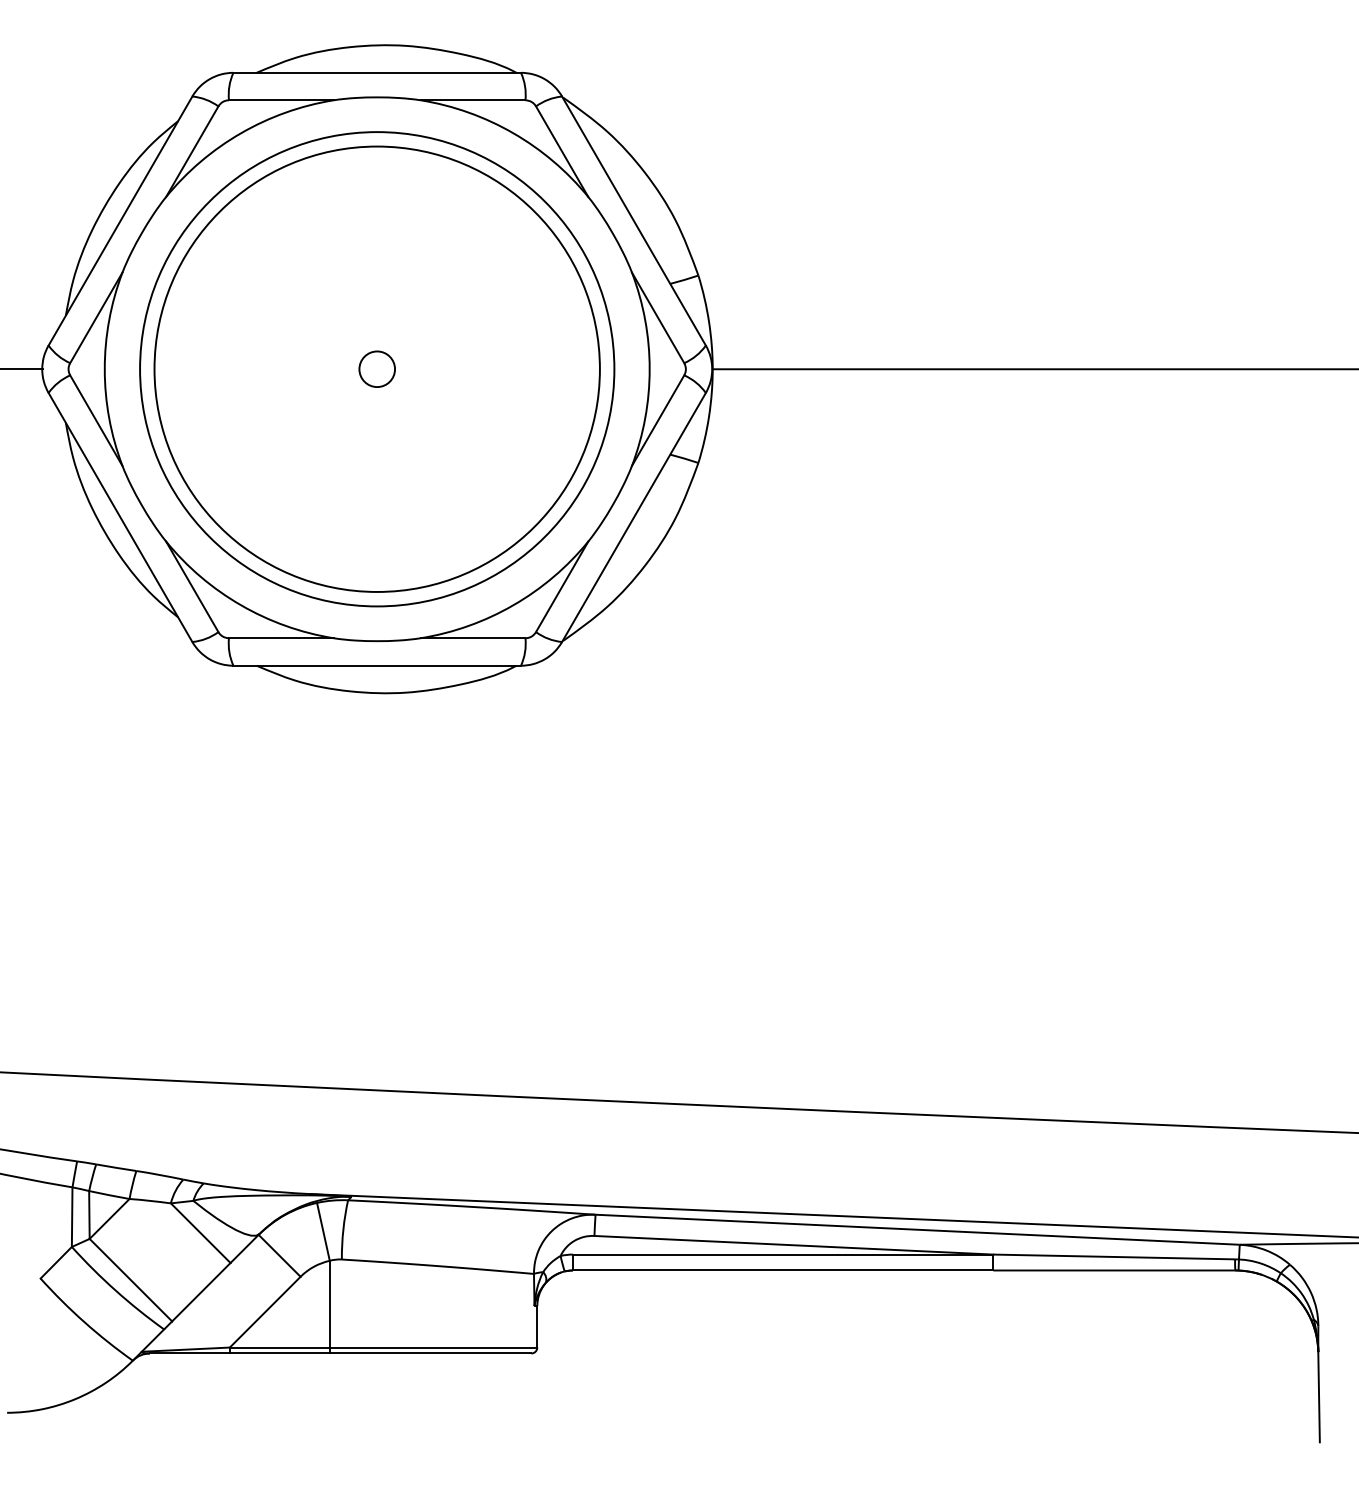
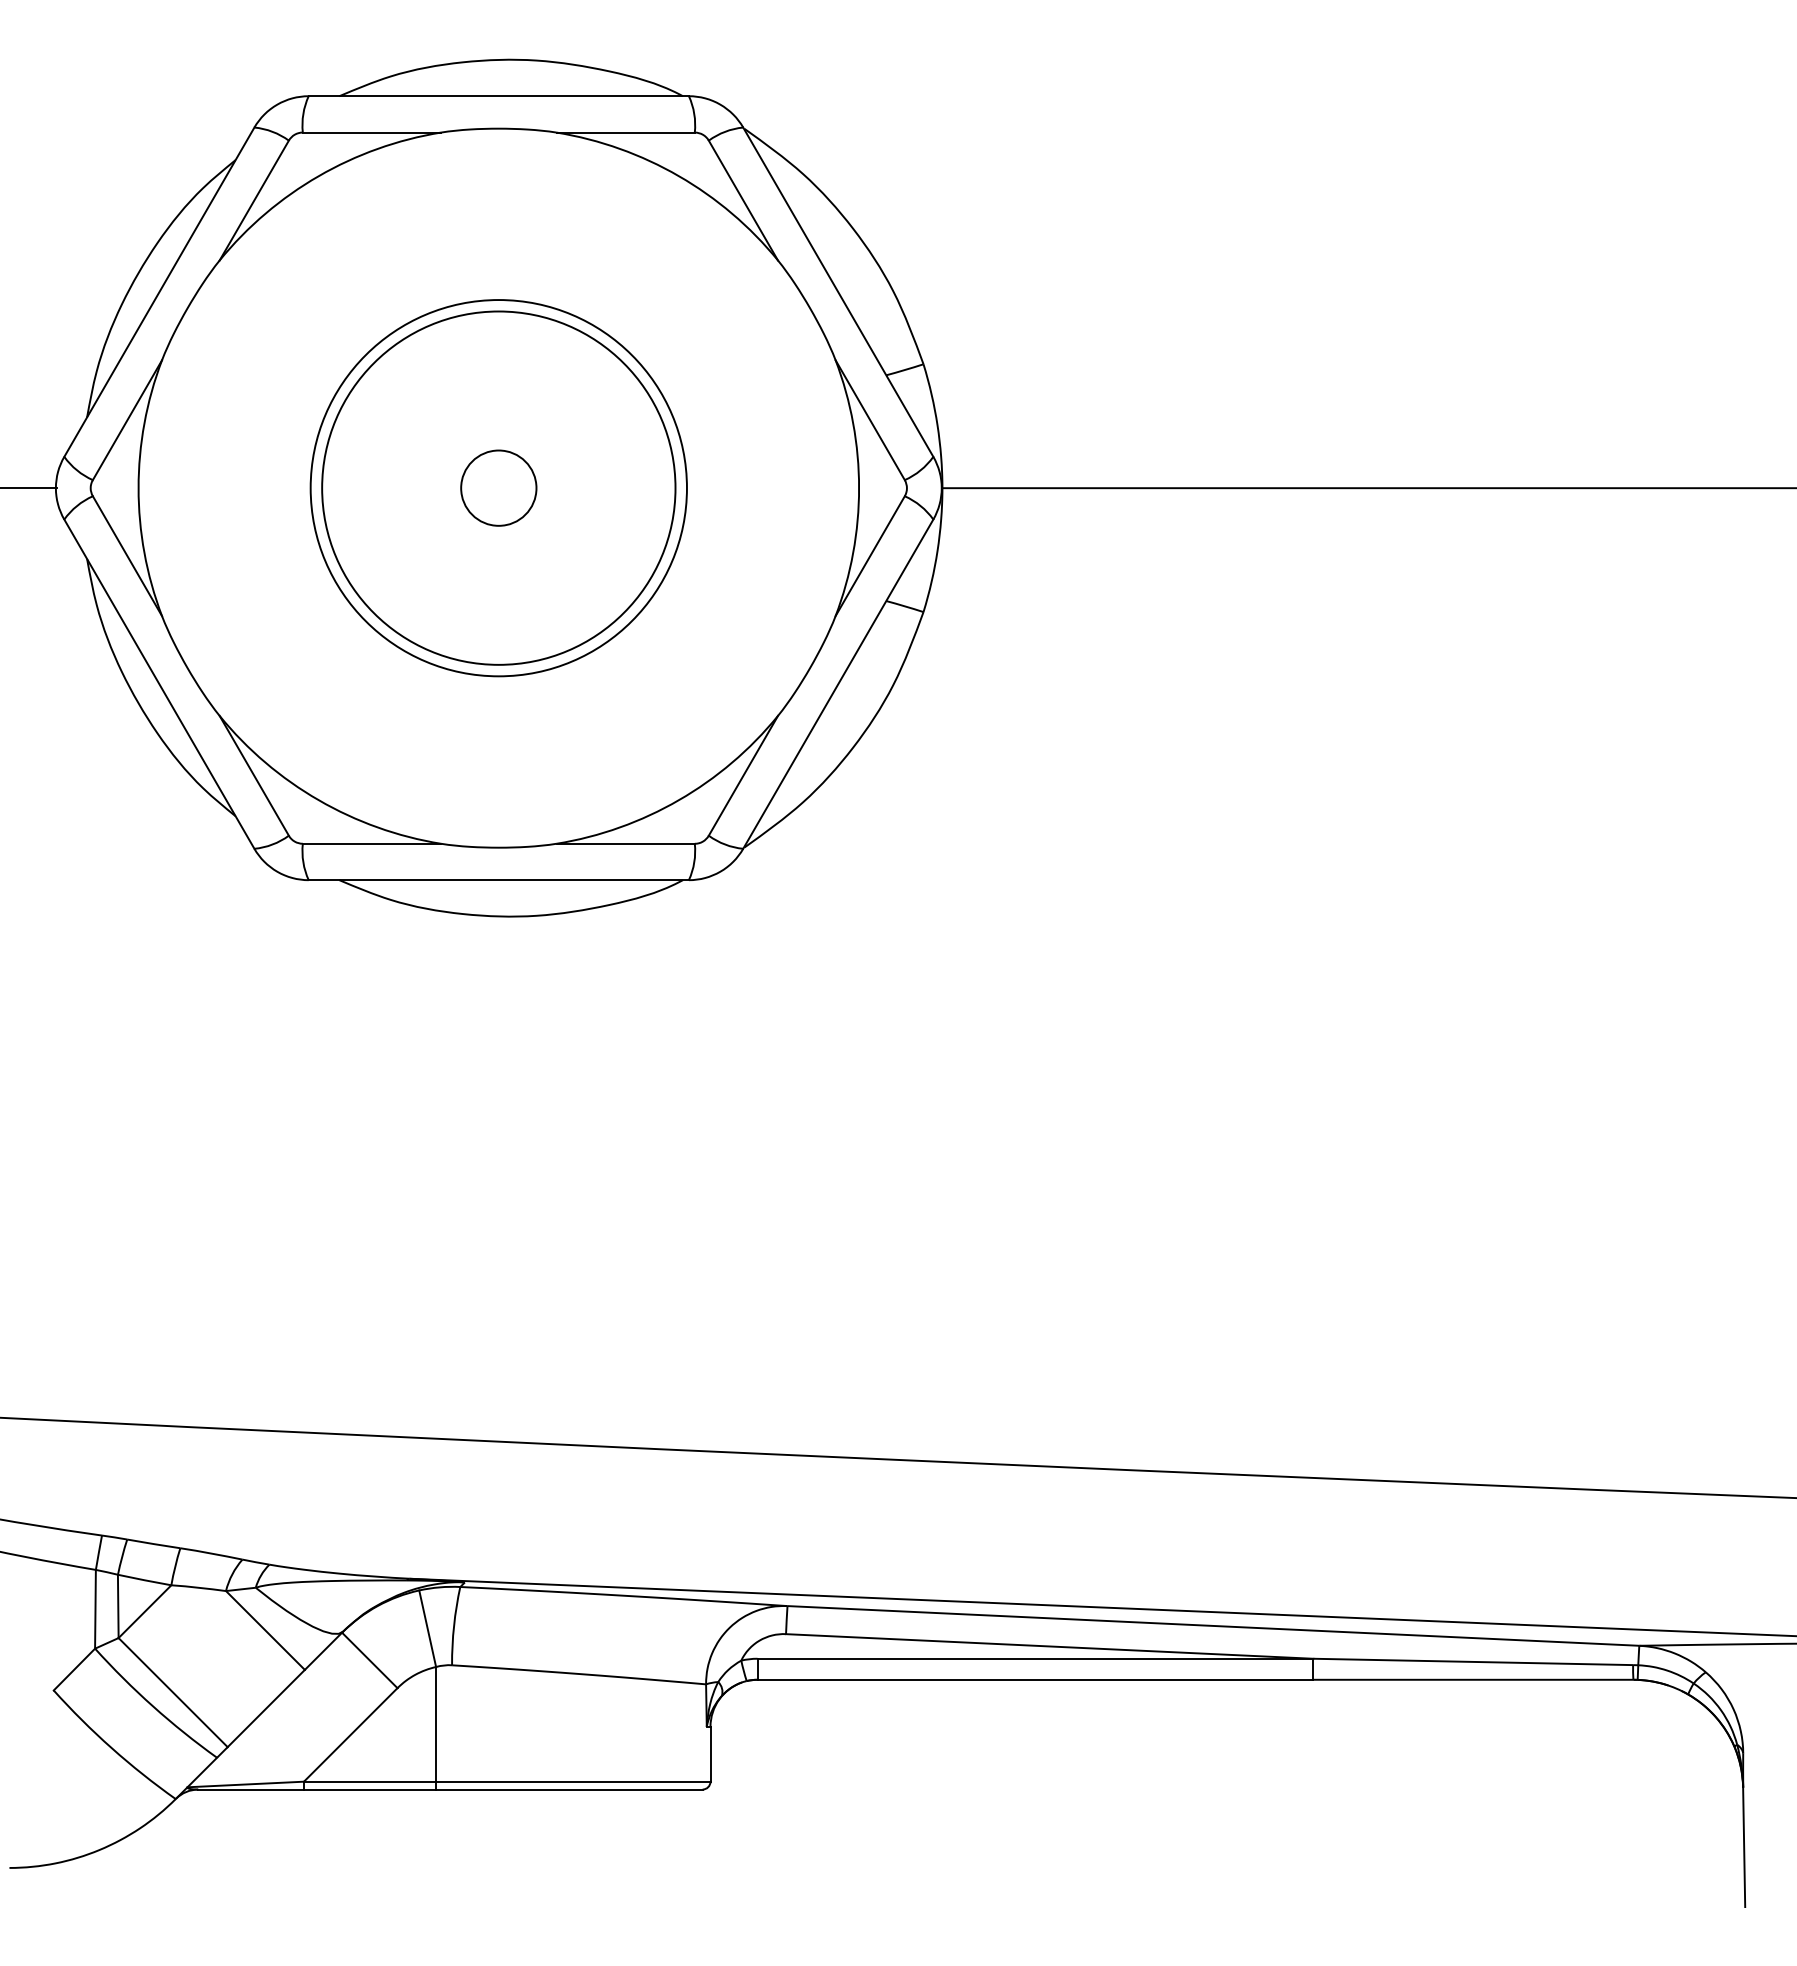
circle: (376, 368) -> (498, 487), size x0.6
circle: (376, 368) -> (498, 487), size x0.6
circle: (376, 368) -> (498, 487), size x1.6

